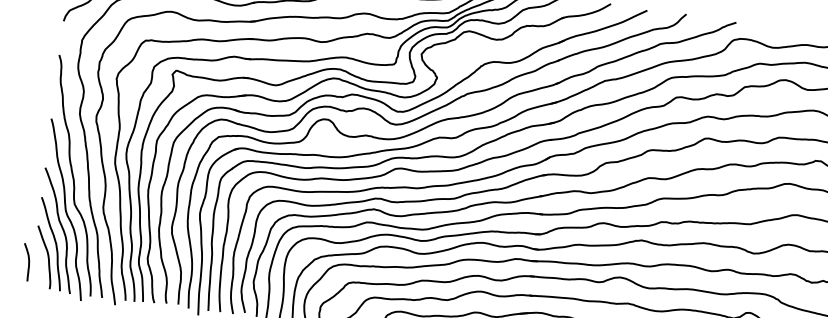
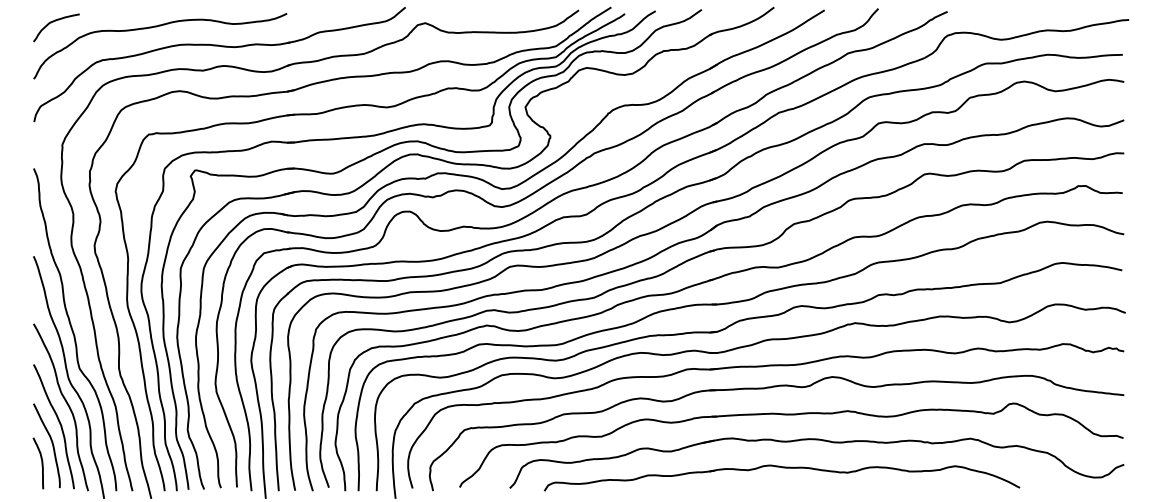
curve: (28, 262) -> (41, 463), moved

